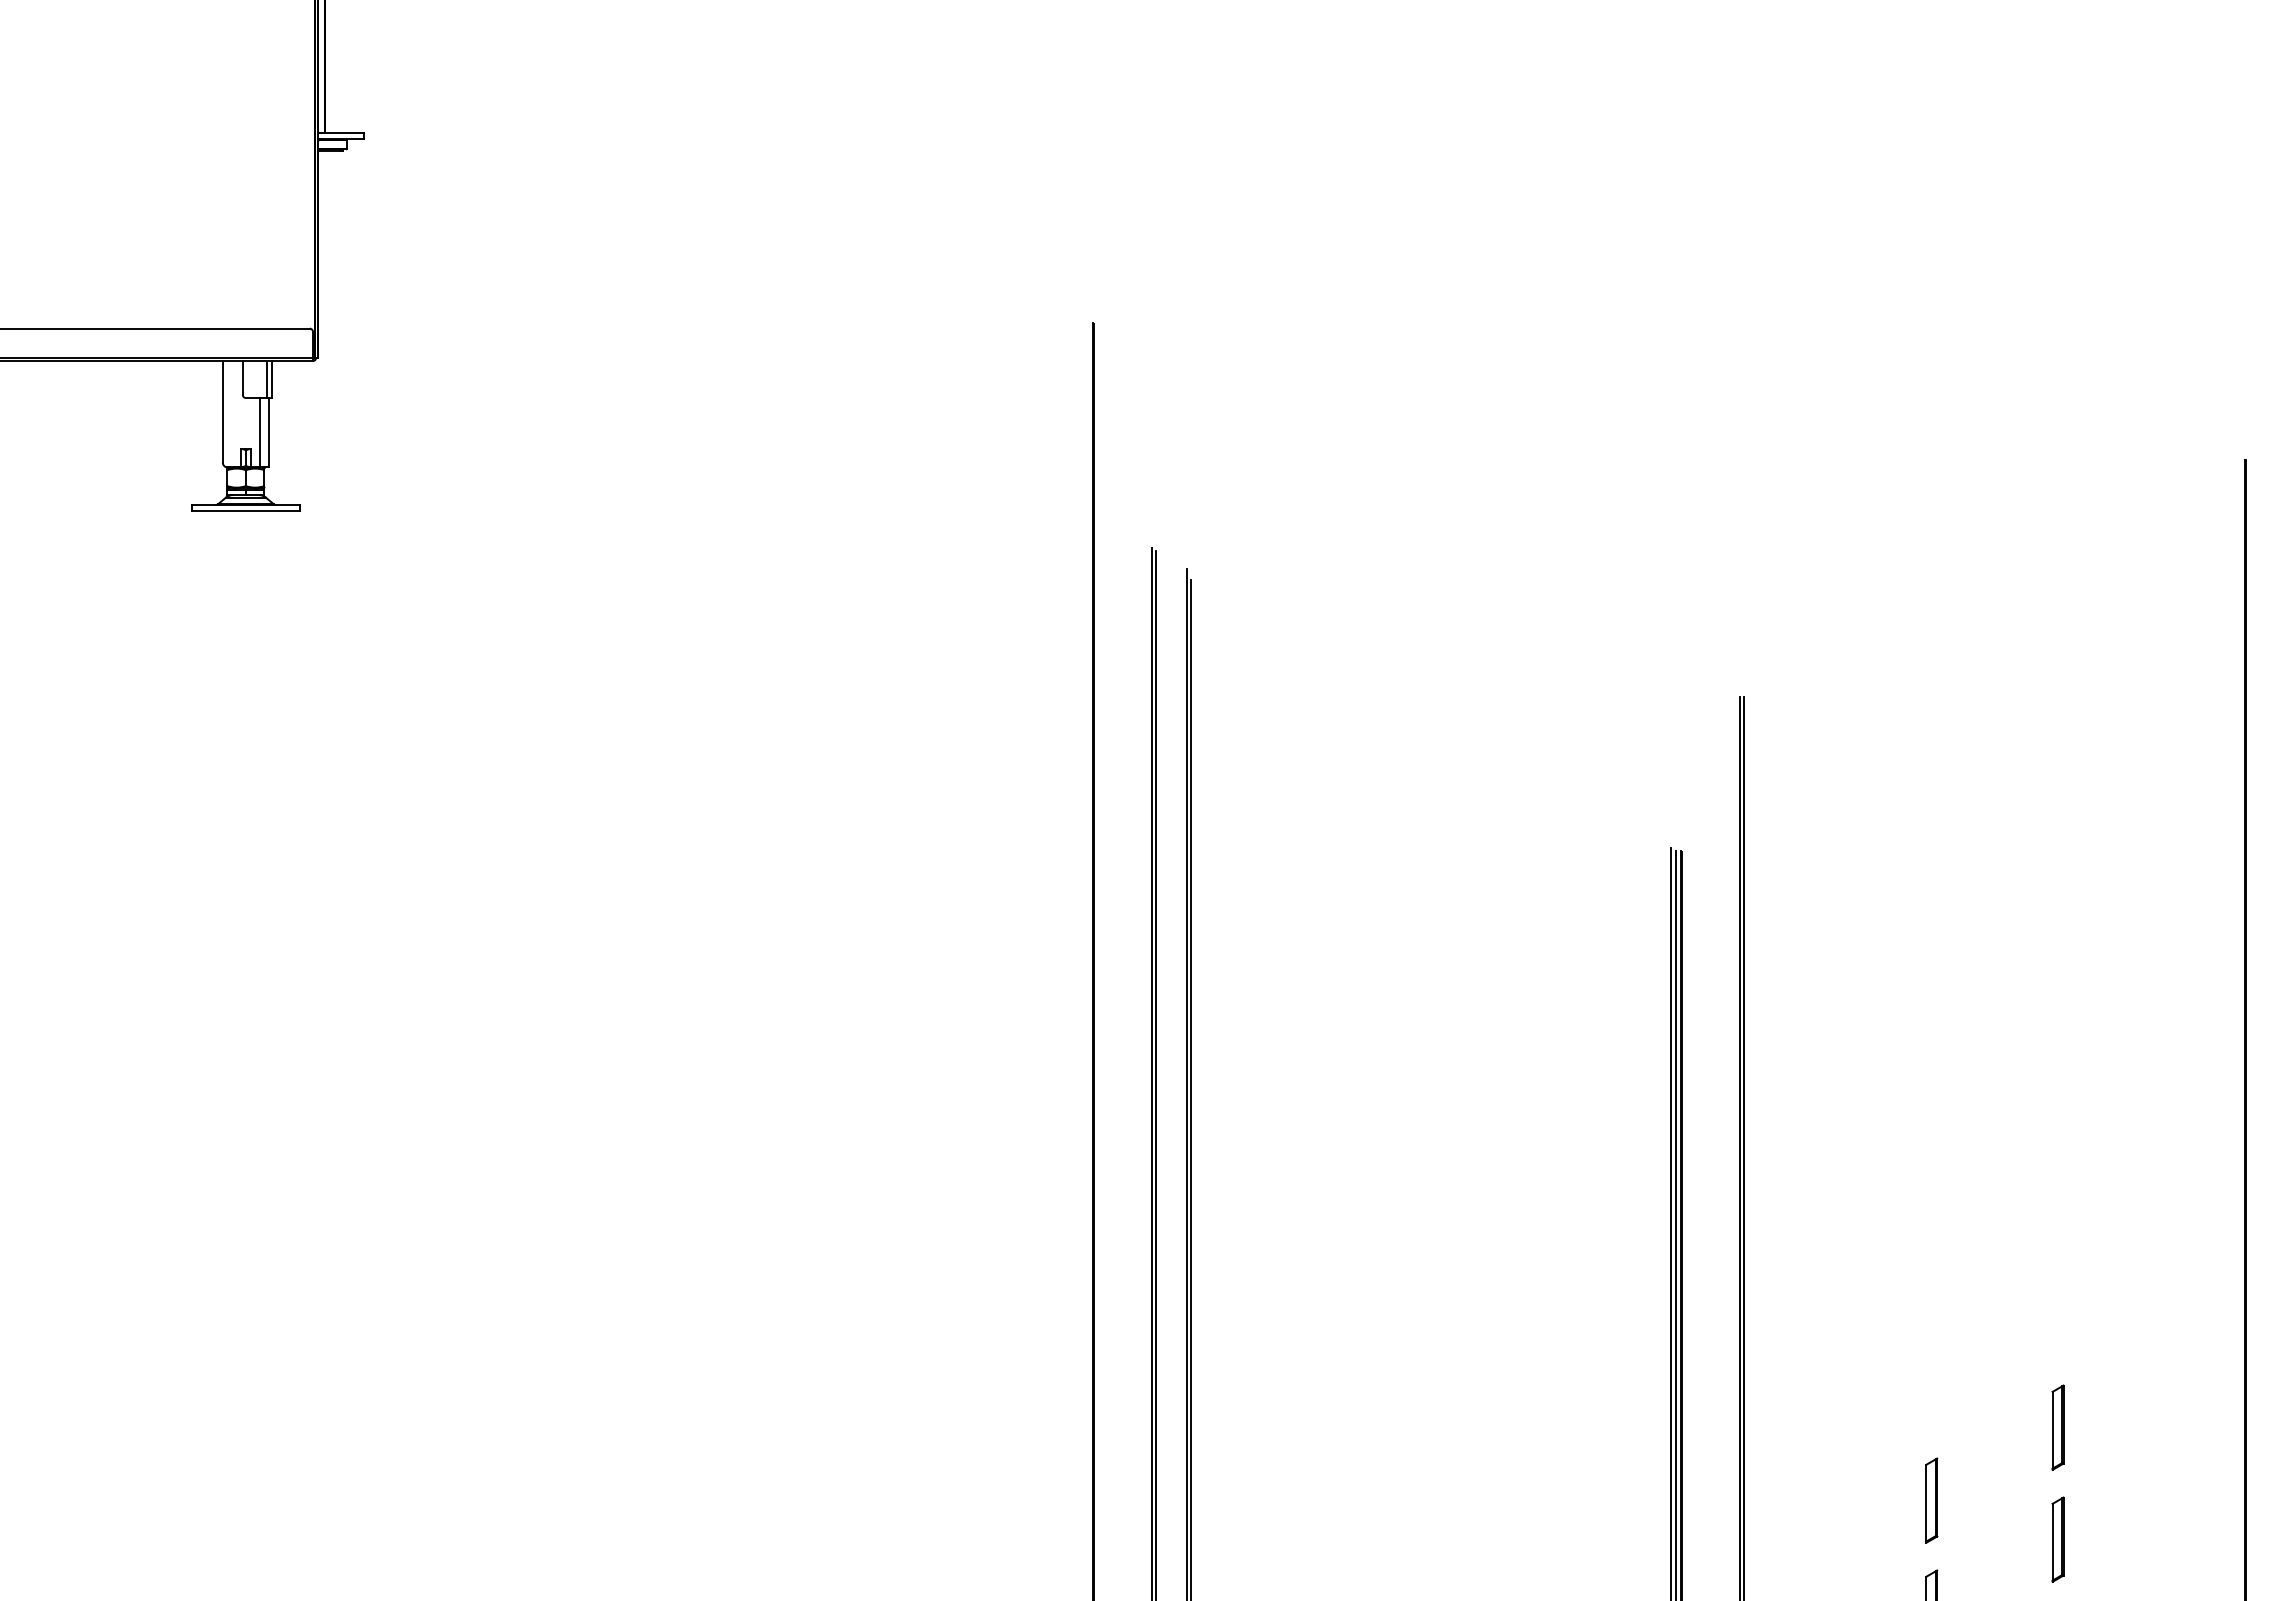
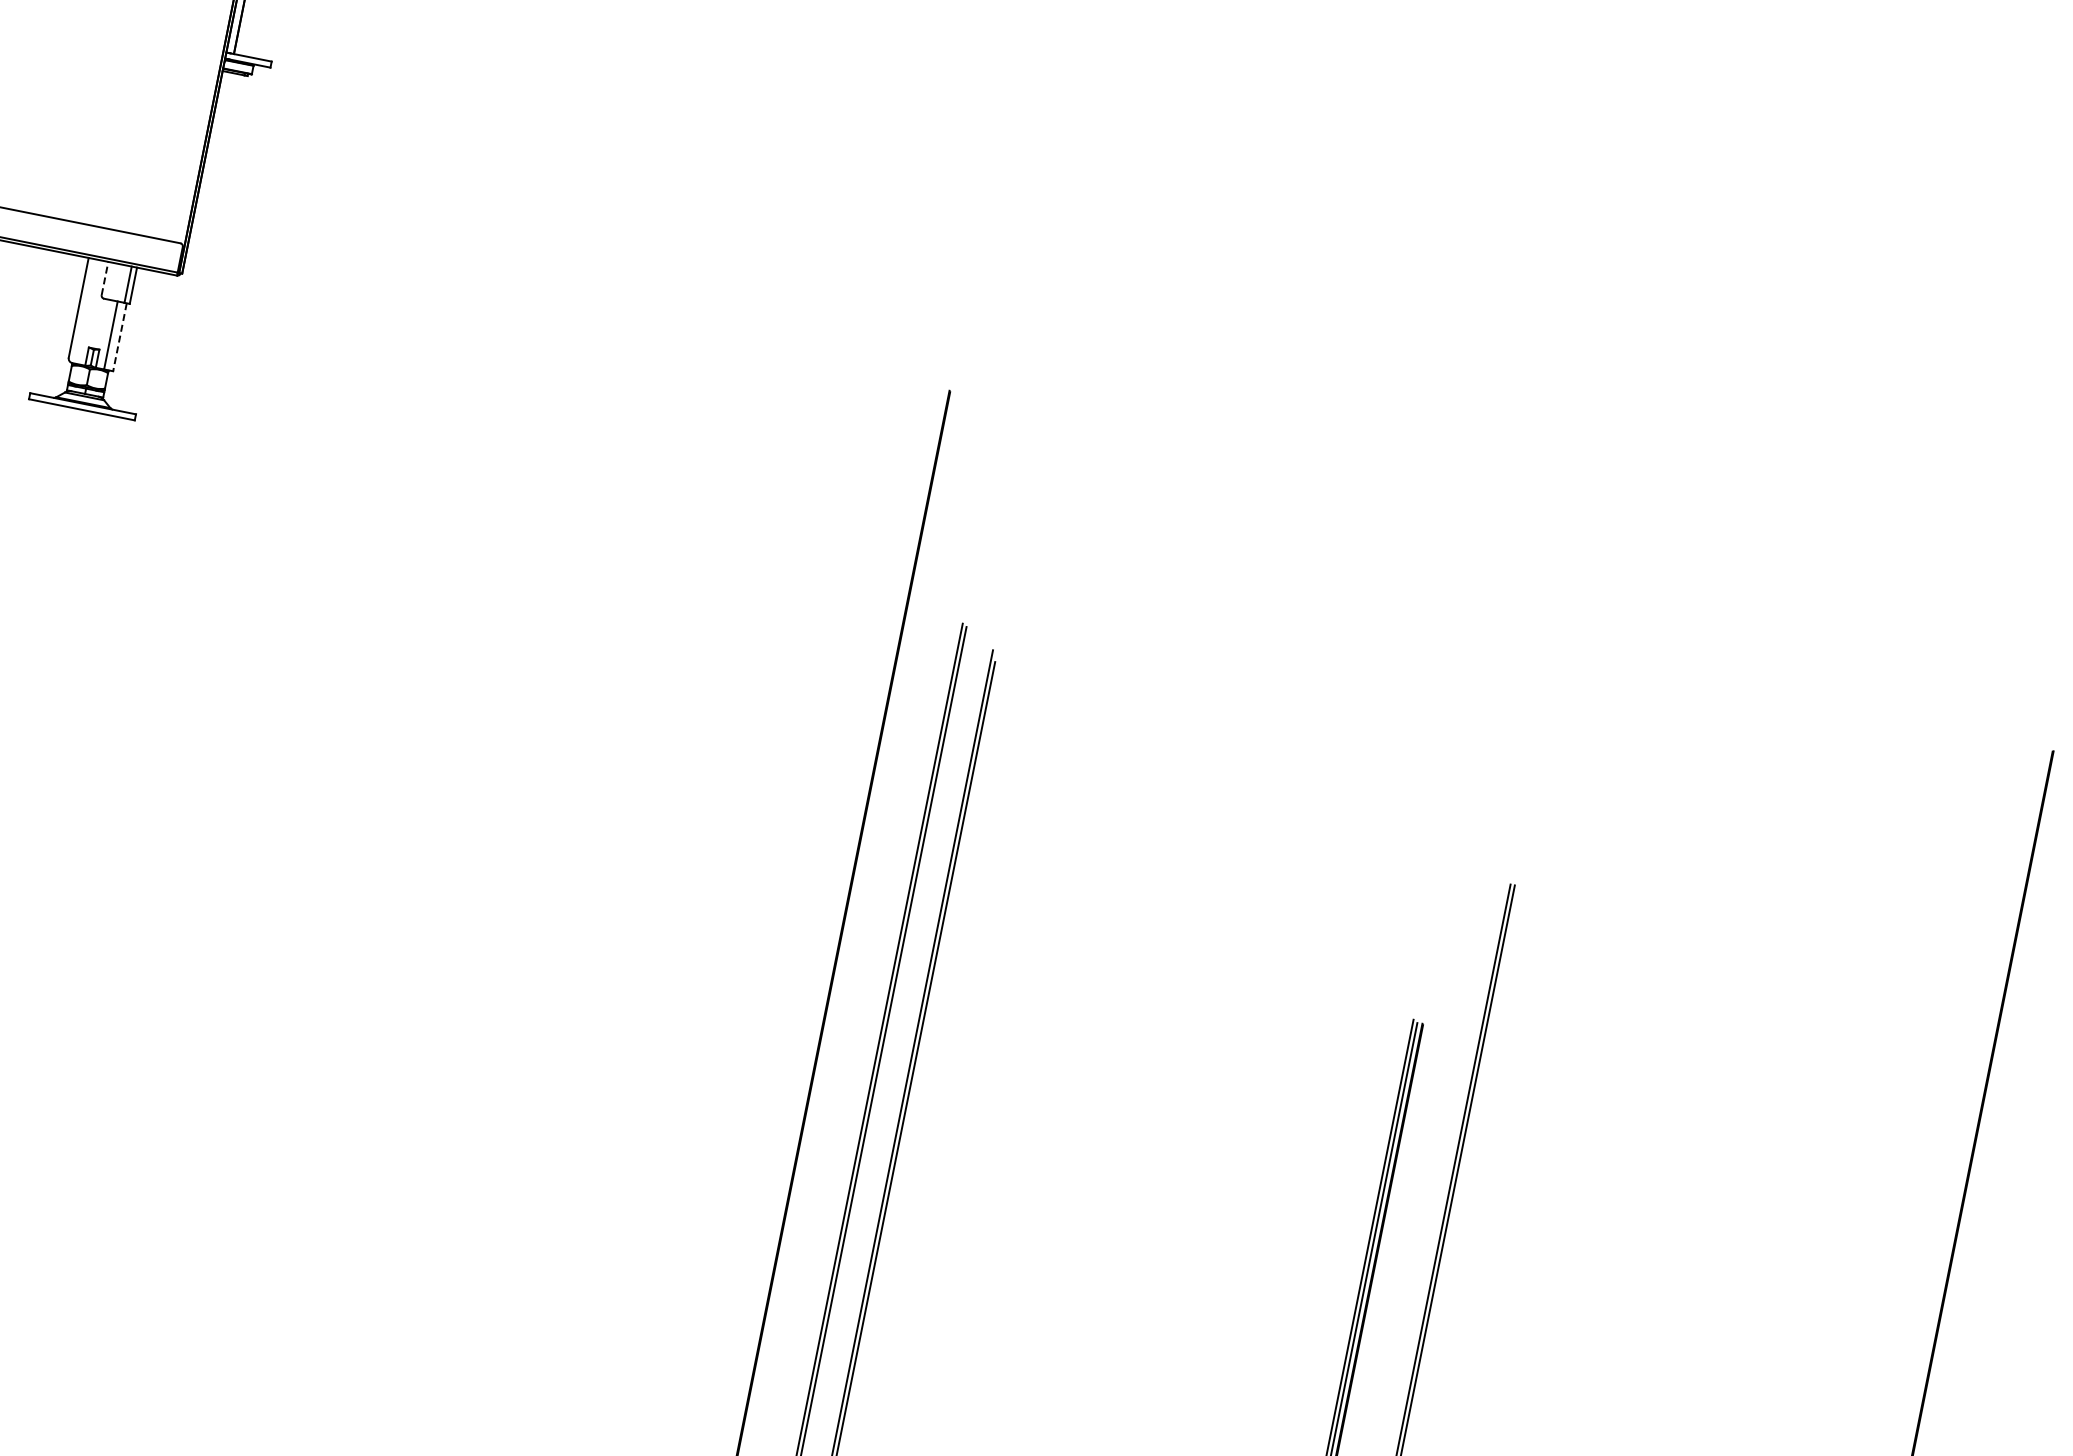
line: (242, 377) -> (104, 277), solid -> dashed
line: (269, 432) -> (120, 337), solid -> dashed

